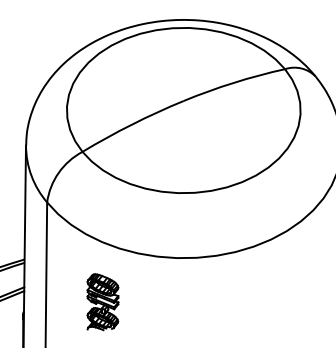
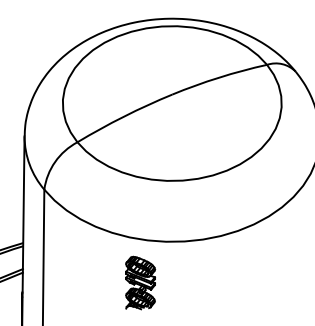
part: (102, 302) -> (140, 283), moved

